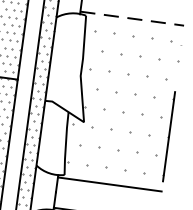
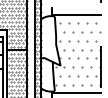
line: (132, 19) -> (76, 15), dashed -> solid

